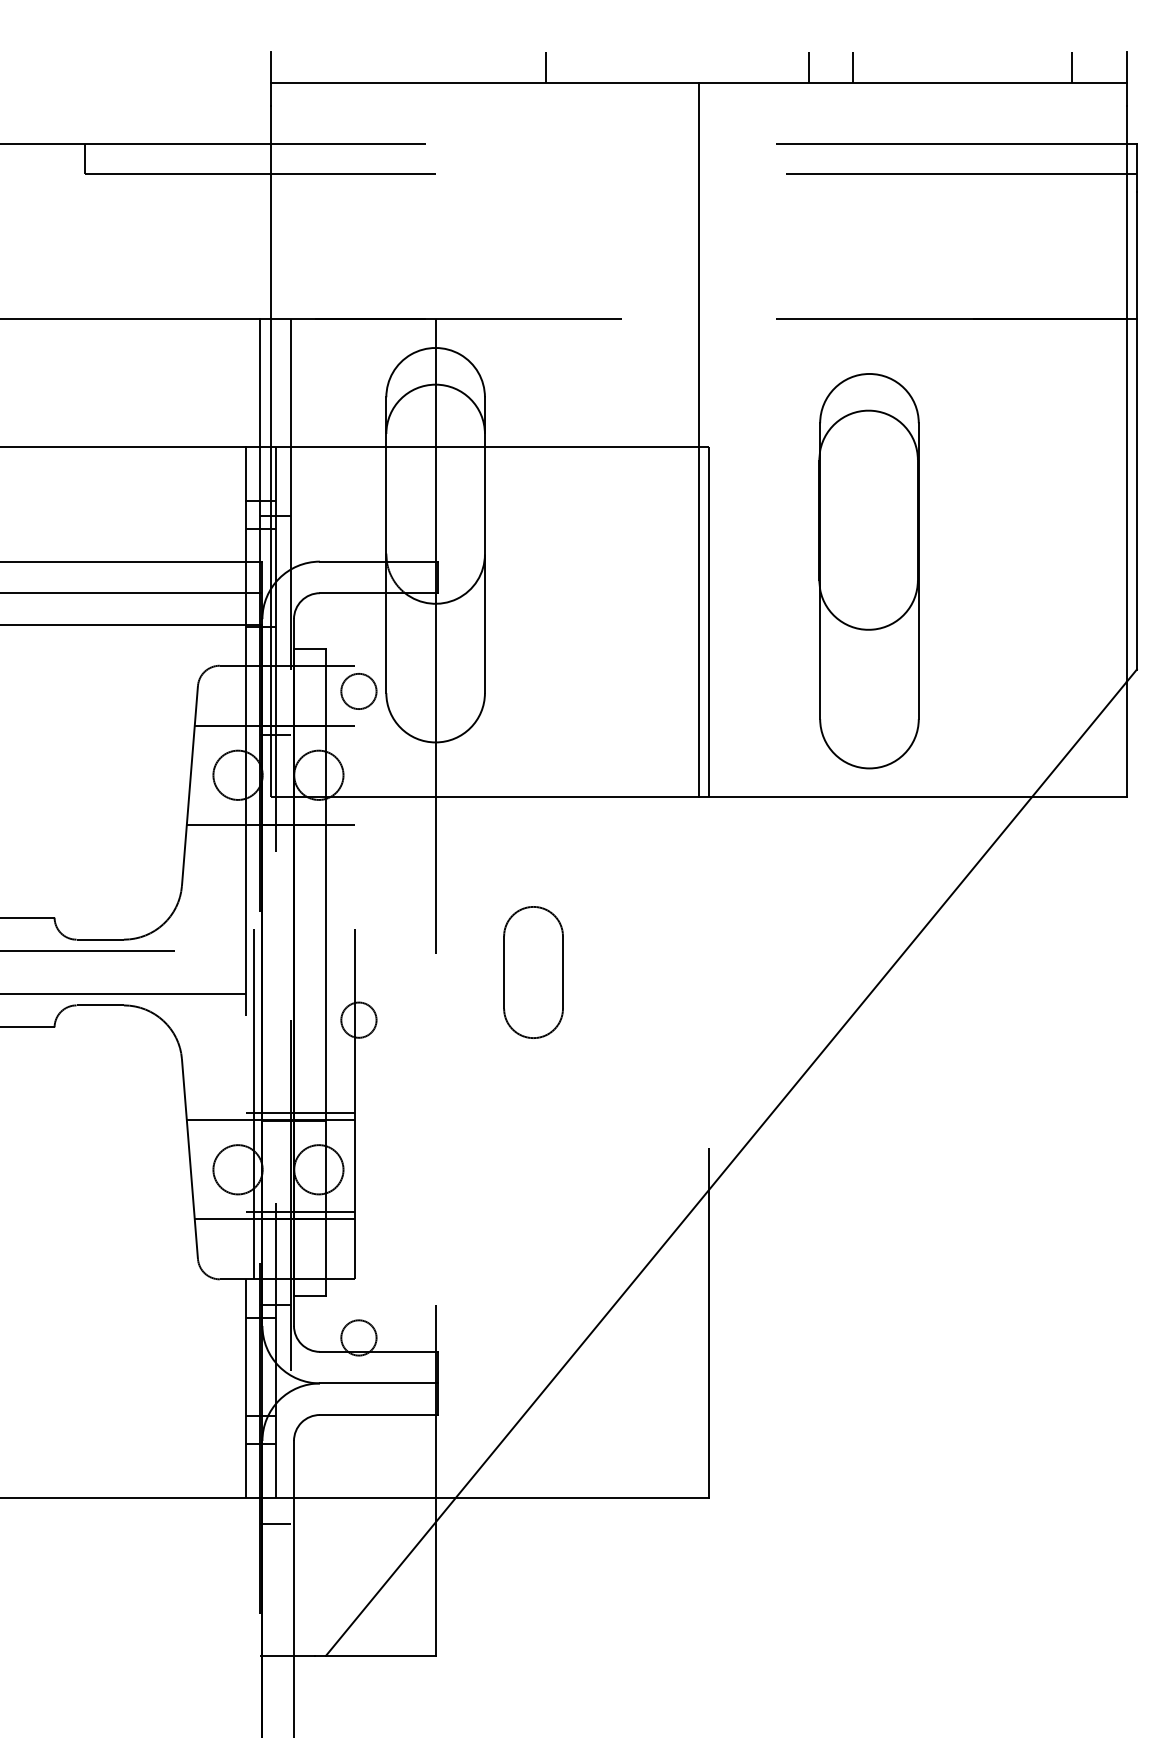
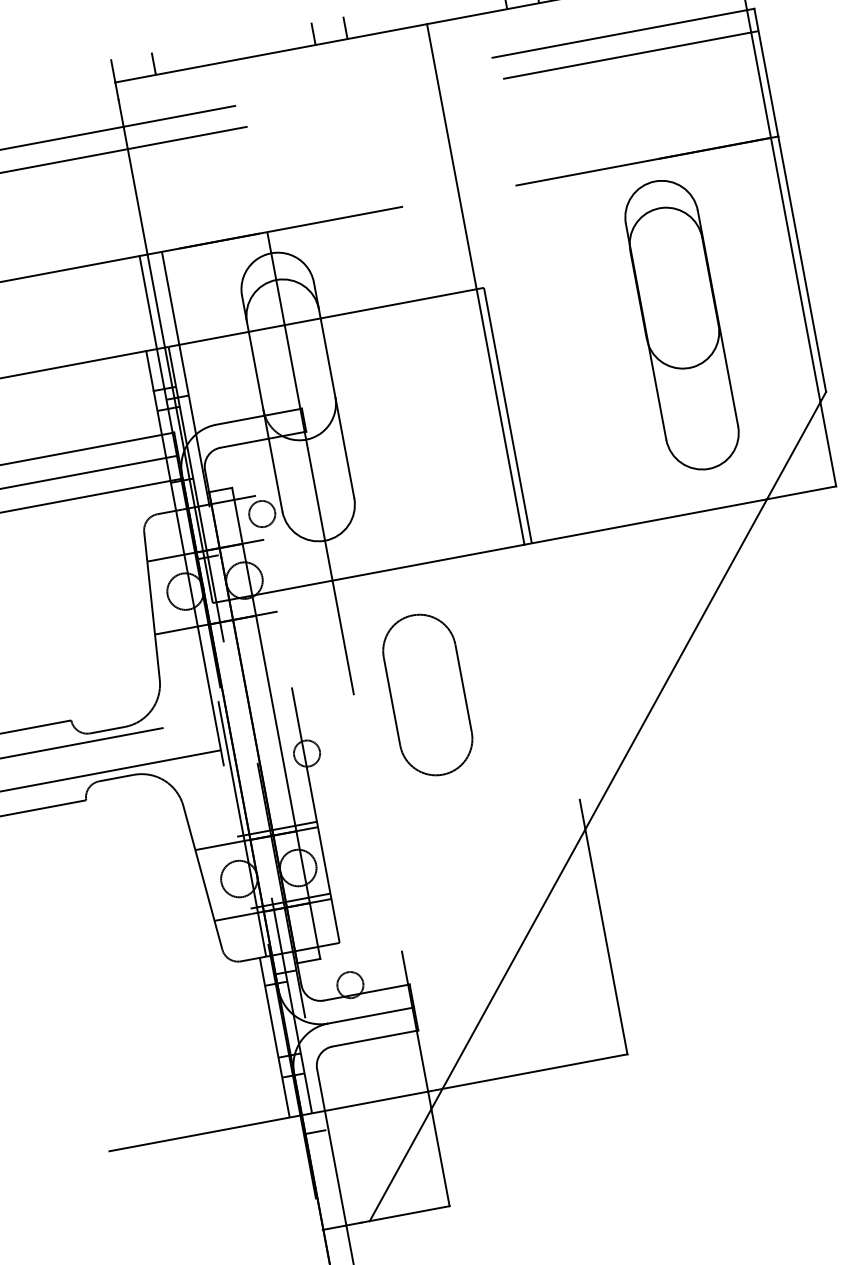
line: (326, 67) -> (153, 63), added
line: (589, 67) -> (345, 27), added
part: (868, 571) -> (681, 325), moved
part: (533, 972) -> (427, 695), size x1.67

